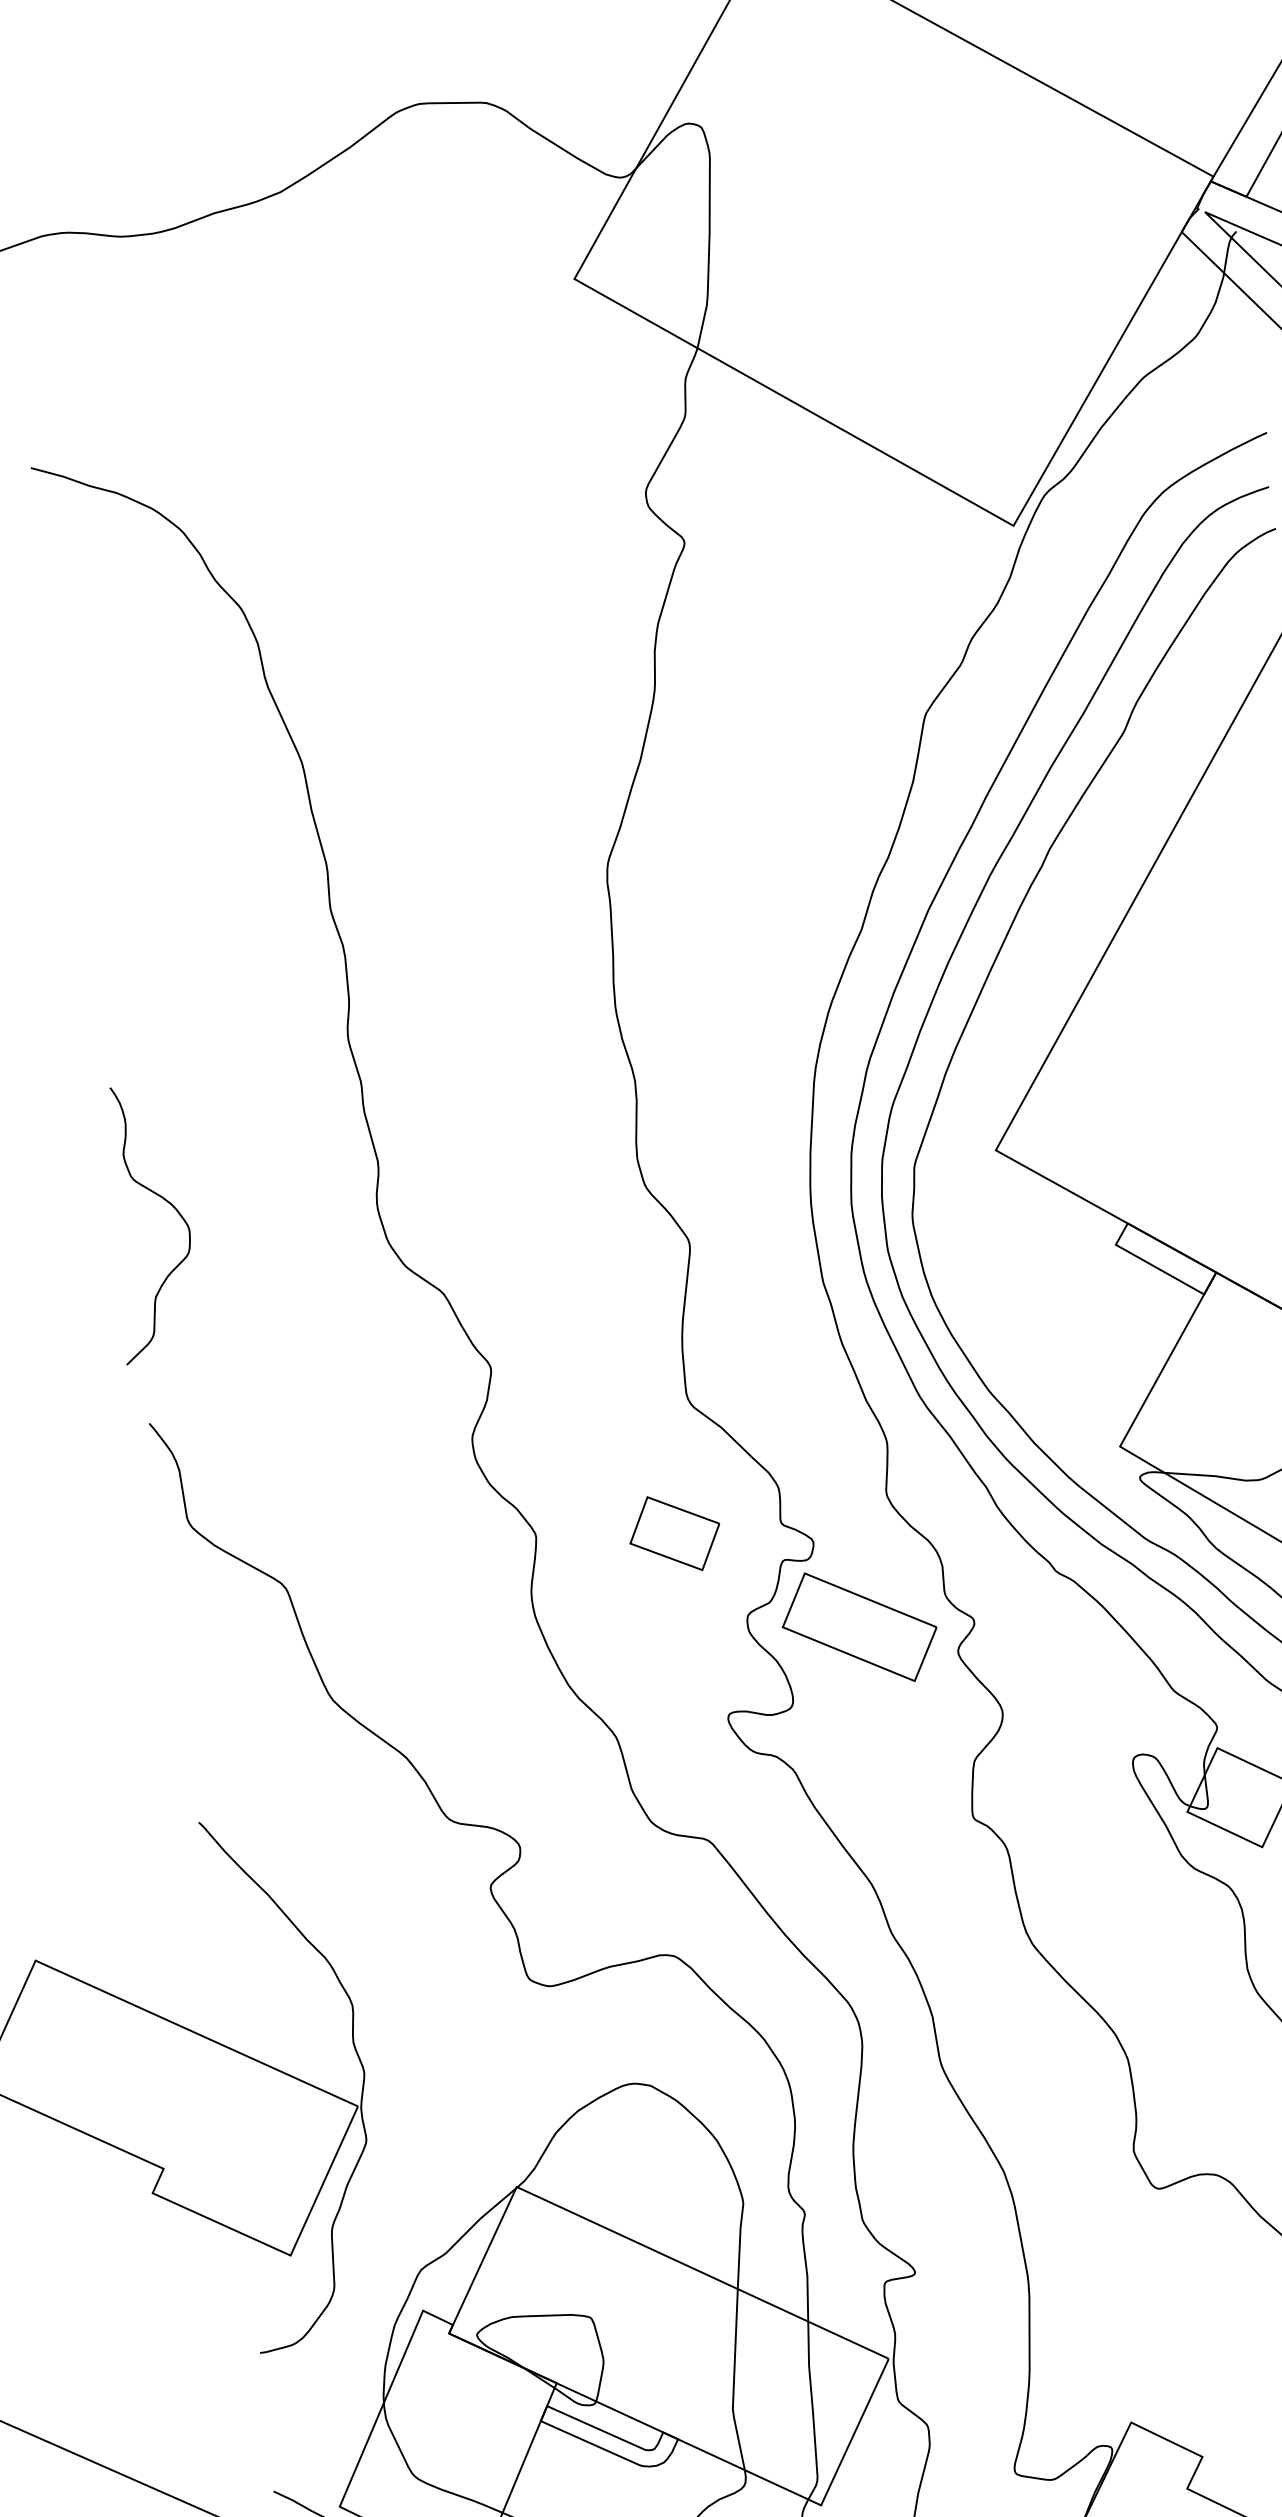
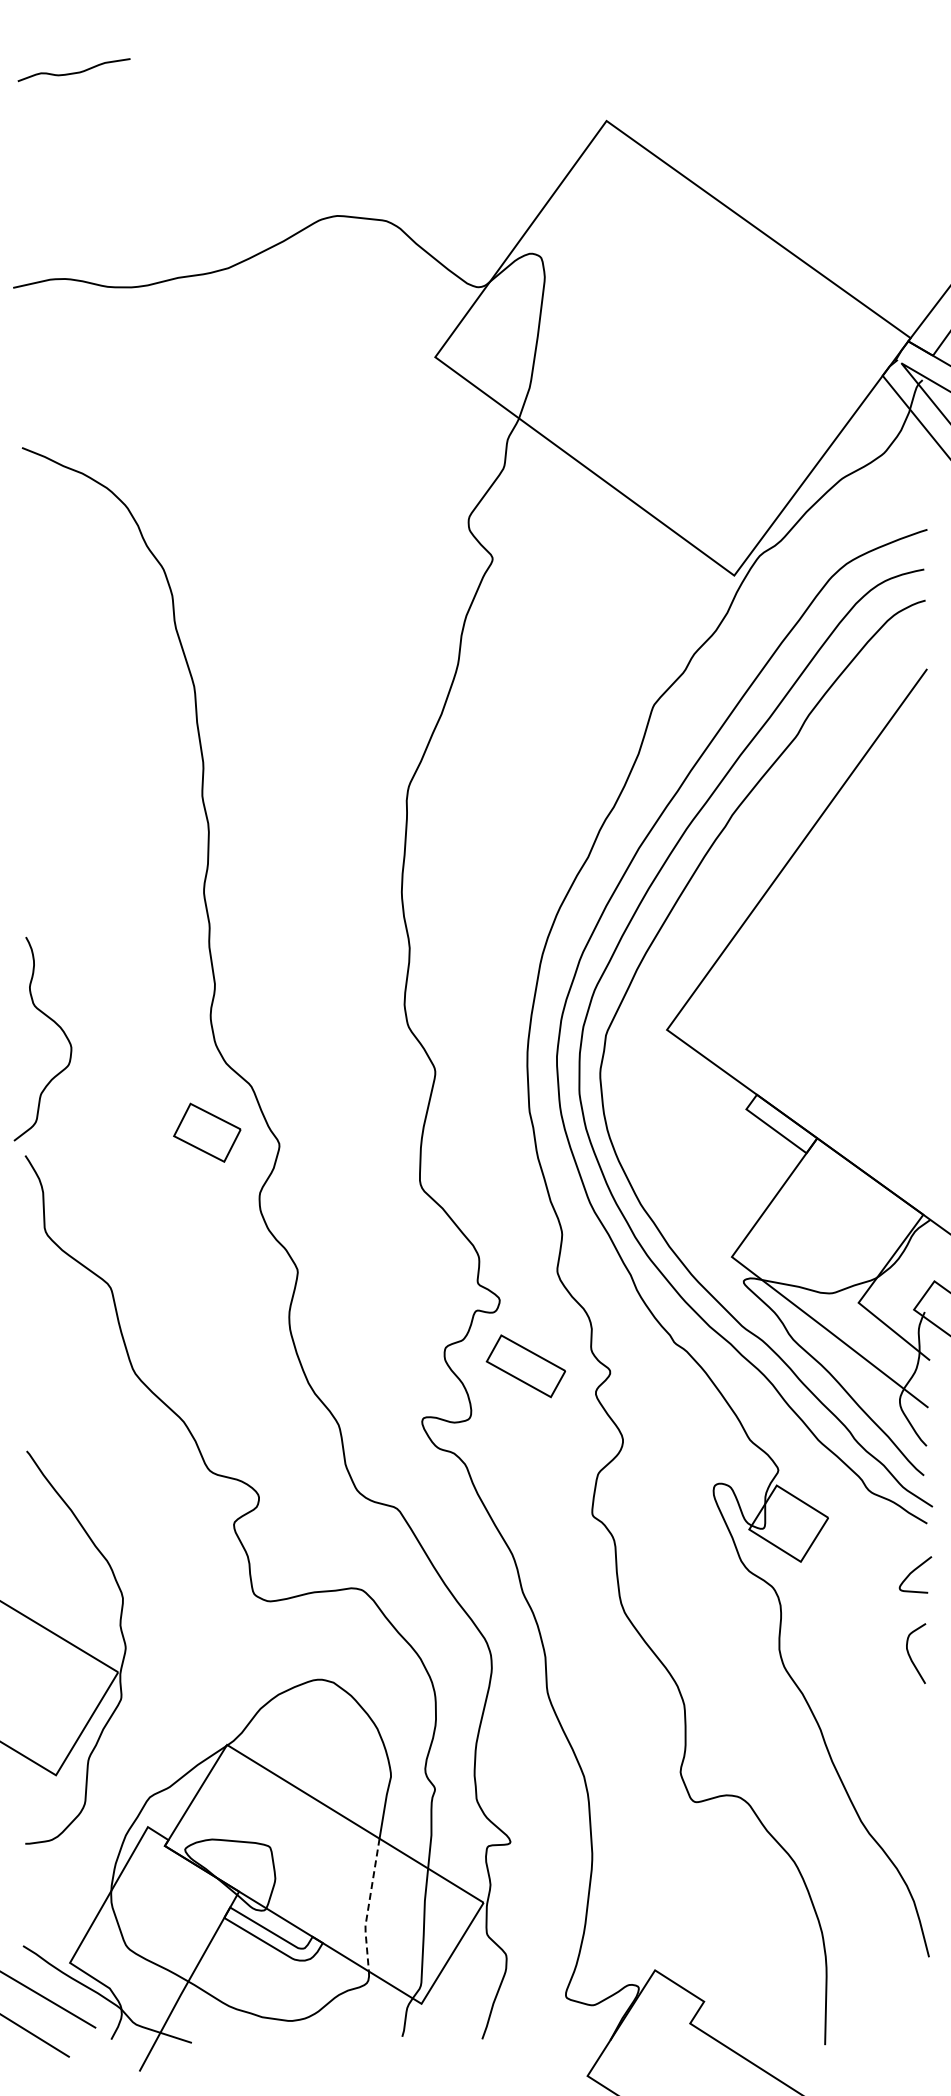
curve: (164, 1200) -> (55, 1024), moved
part: (674, 1533) -> (207, 1132), moved
part: (858, 1627) -> (525, 1366), size x0.7
line: (733, 2382) -> (368, 1906), solid -> dashed

